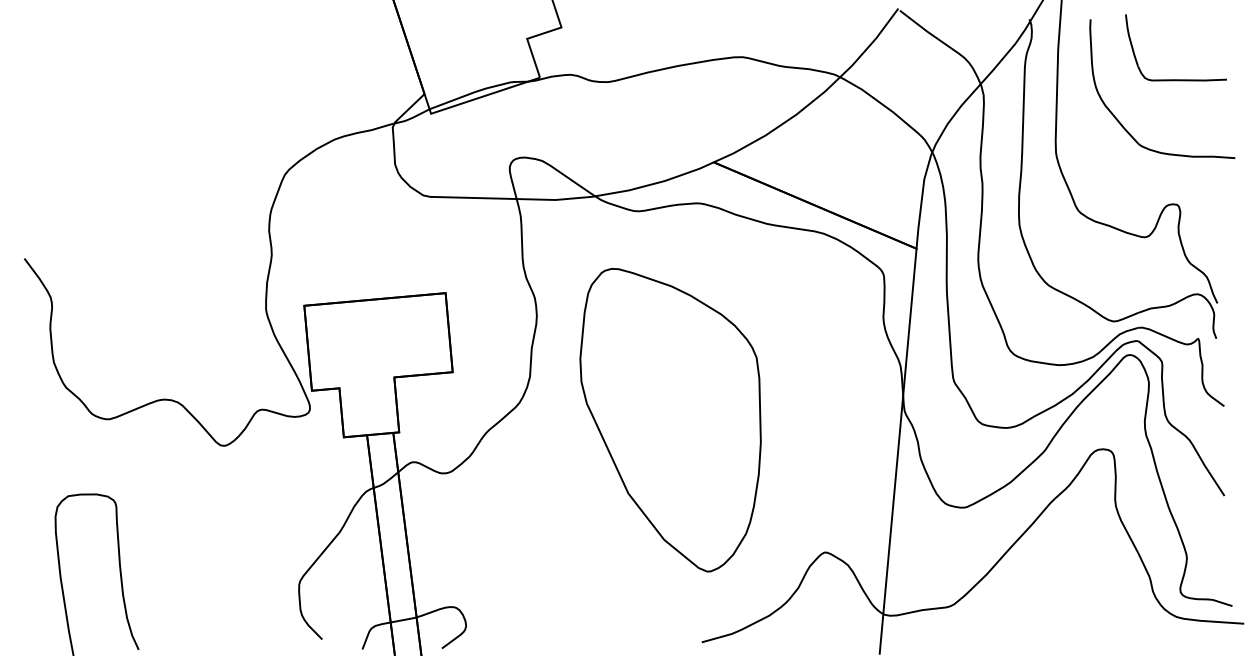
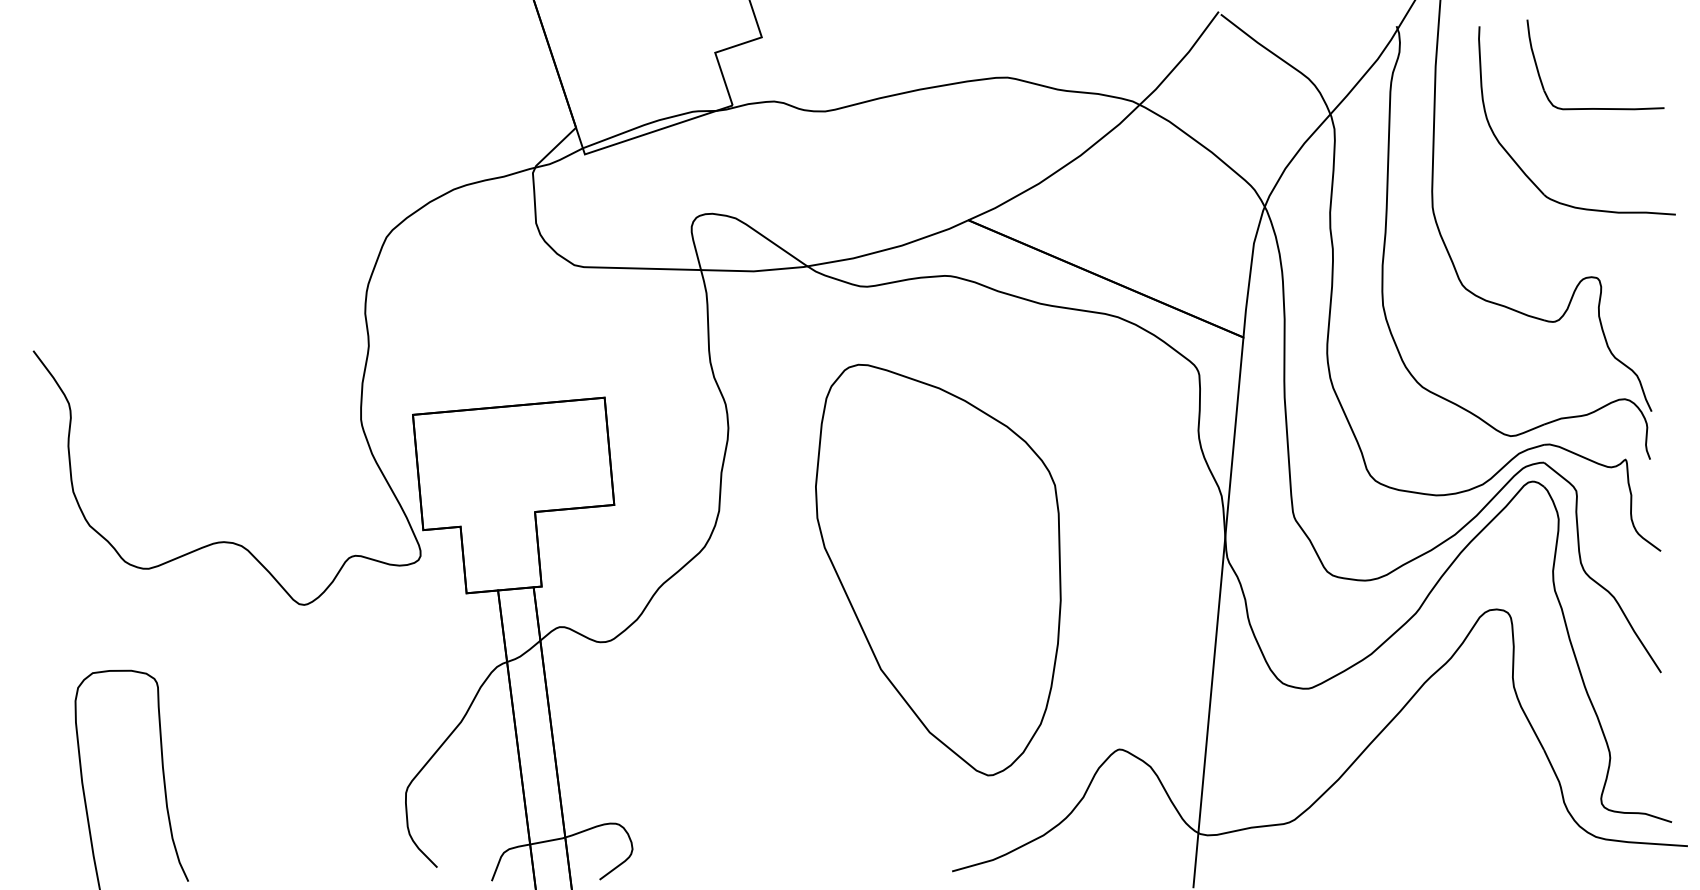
part: (670, 420) -> (938, 570), moved

